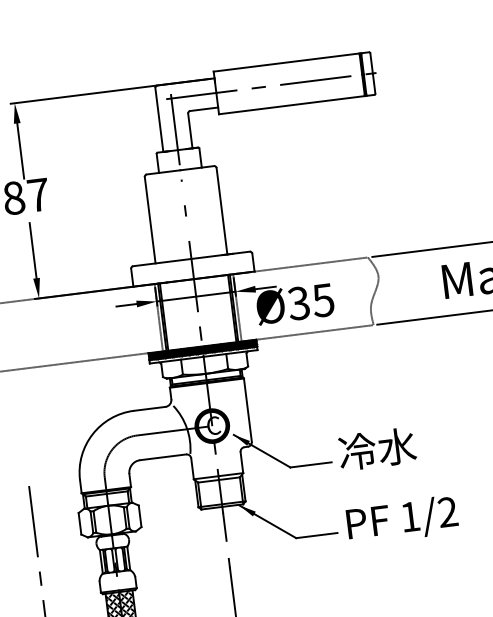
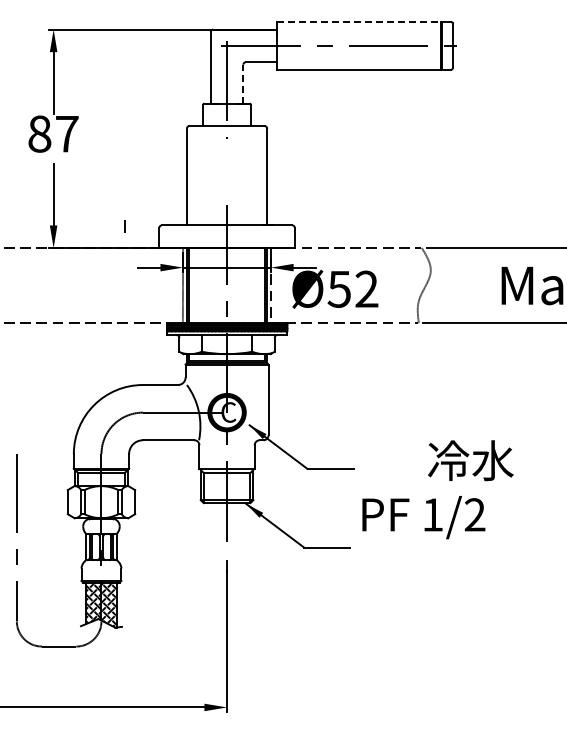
line: (286, 63) -> (358, 22), solid -> dashed
line: (190, 130) -> (243, 83), solid -> dashed
line: (184, 210) -> (124, 226), moved
text: (310, 301) -> (352, 288), Ø35 -> Ø52
text: (376, 449) -> (470, 460), moved
text: (402, 520) -> (423, 517), moved

